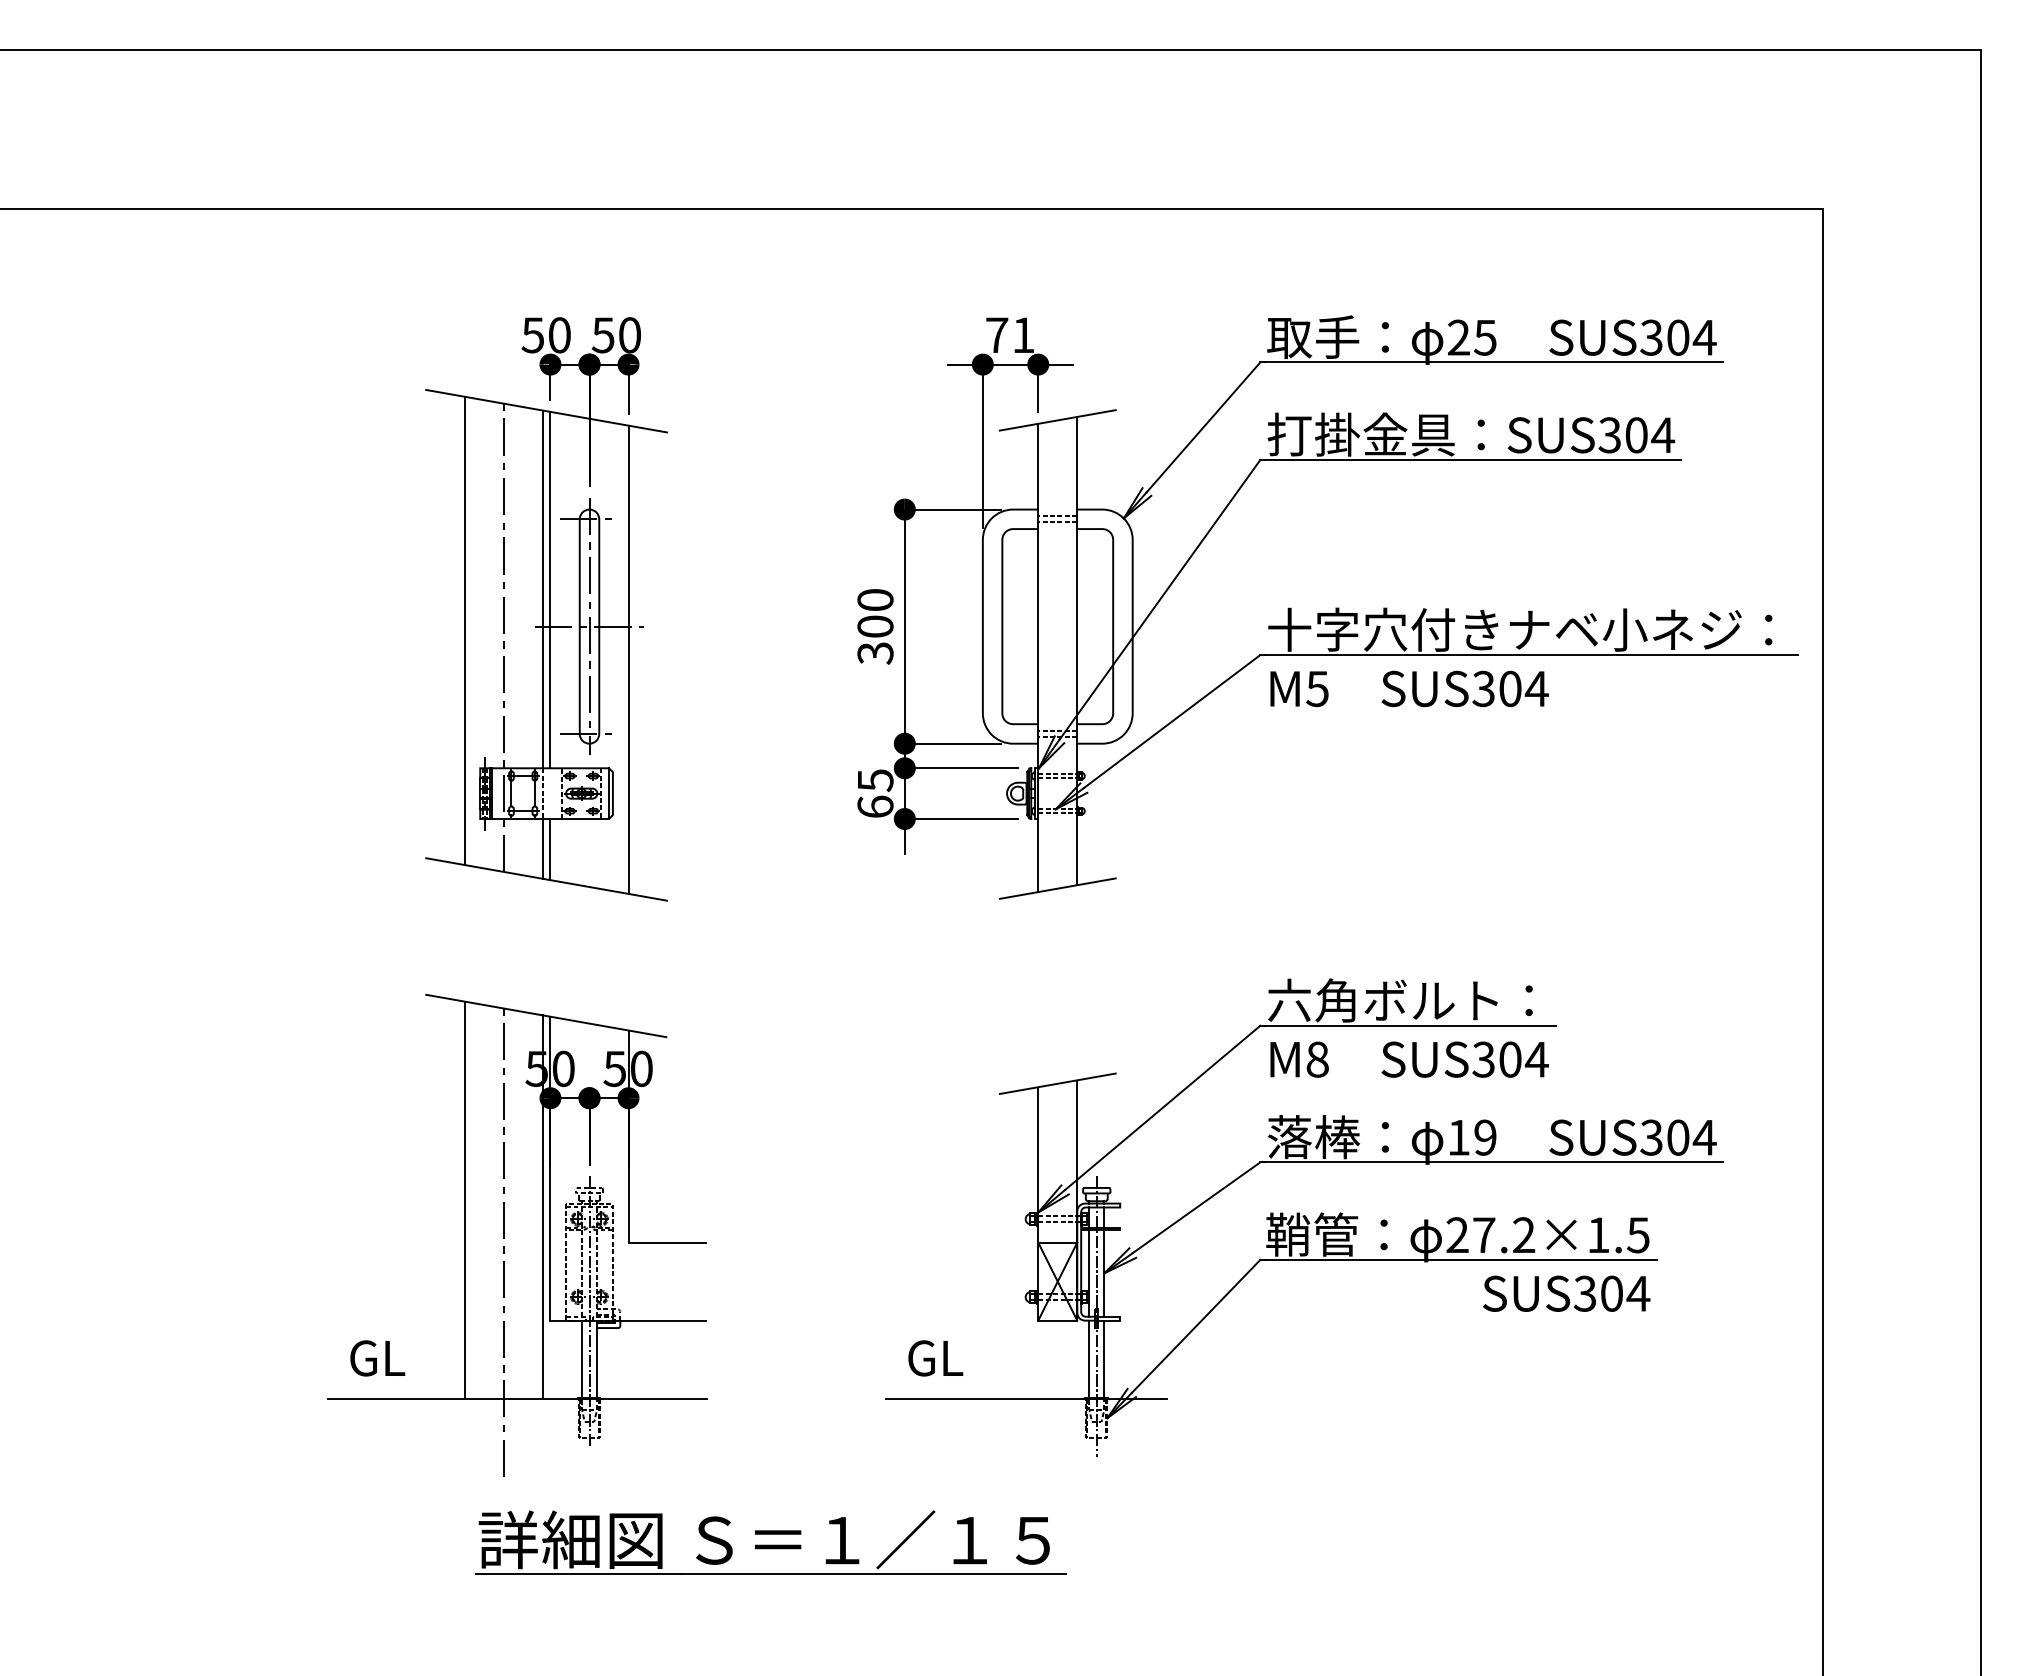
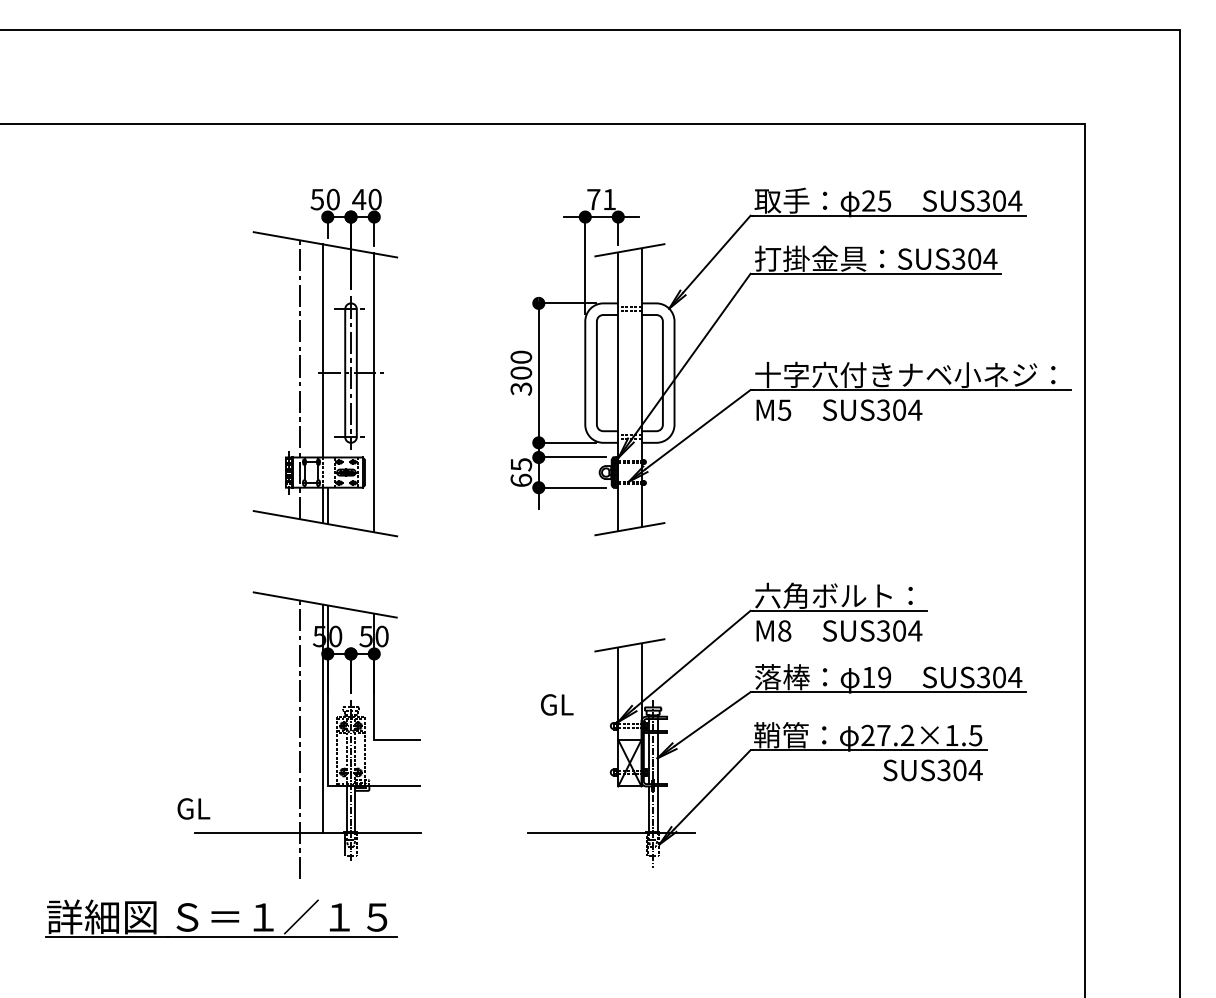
text: (603, 335) -> (359, 199), 50 -> 40
line: (550, 590) -> (327, 351), removed
line: (464, 630) -> (276, 375), removed
line: (464, 1199) -> (276, 714), removed
text: (377, 1357) -> (193, 808), moved
text: (936, 1357) -> (557, 704), moved
part: (771, 1542) -> (221, 918), moved

